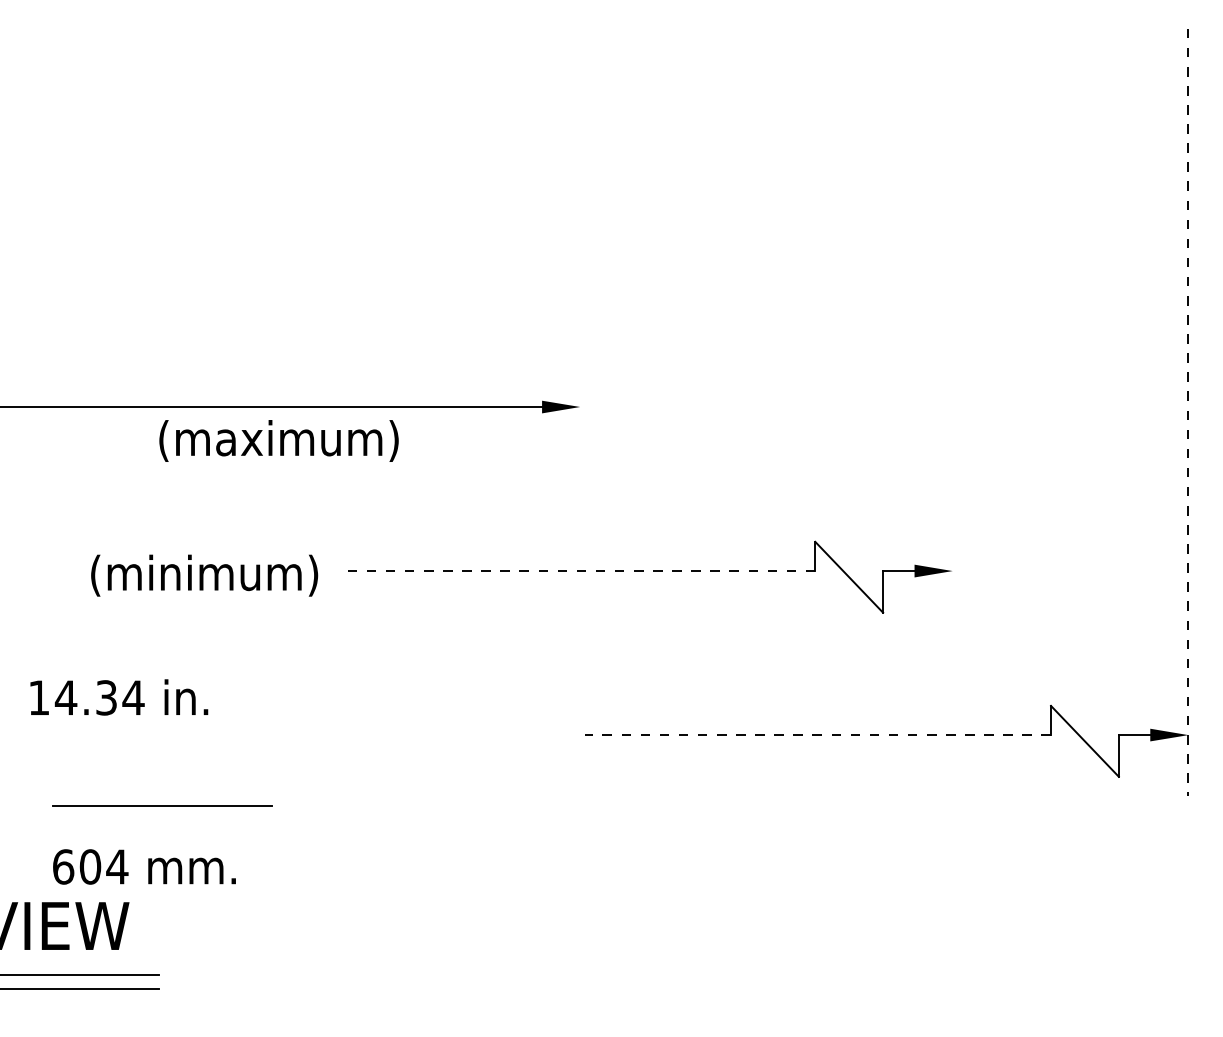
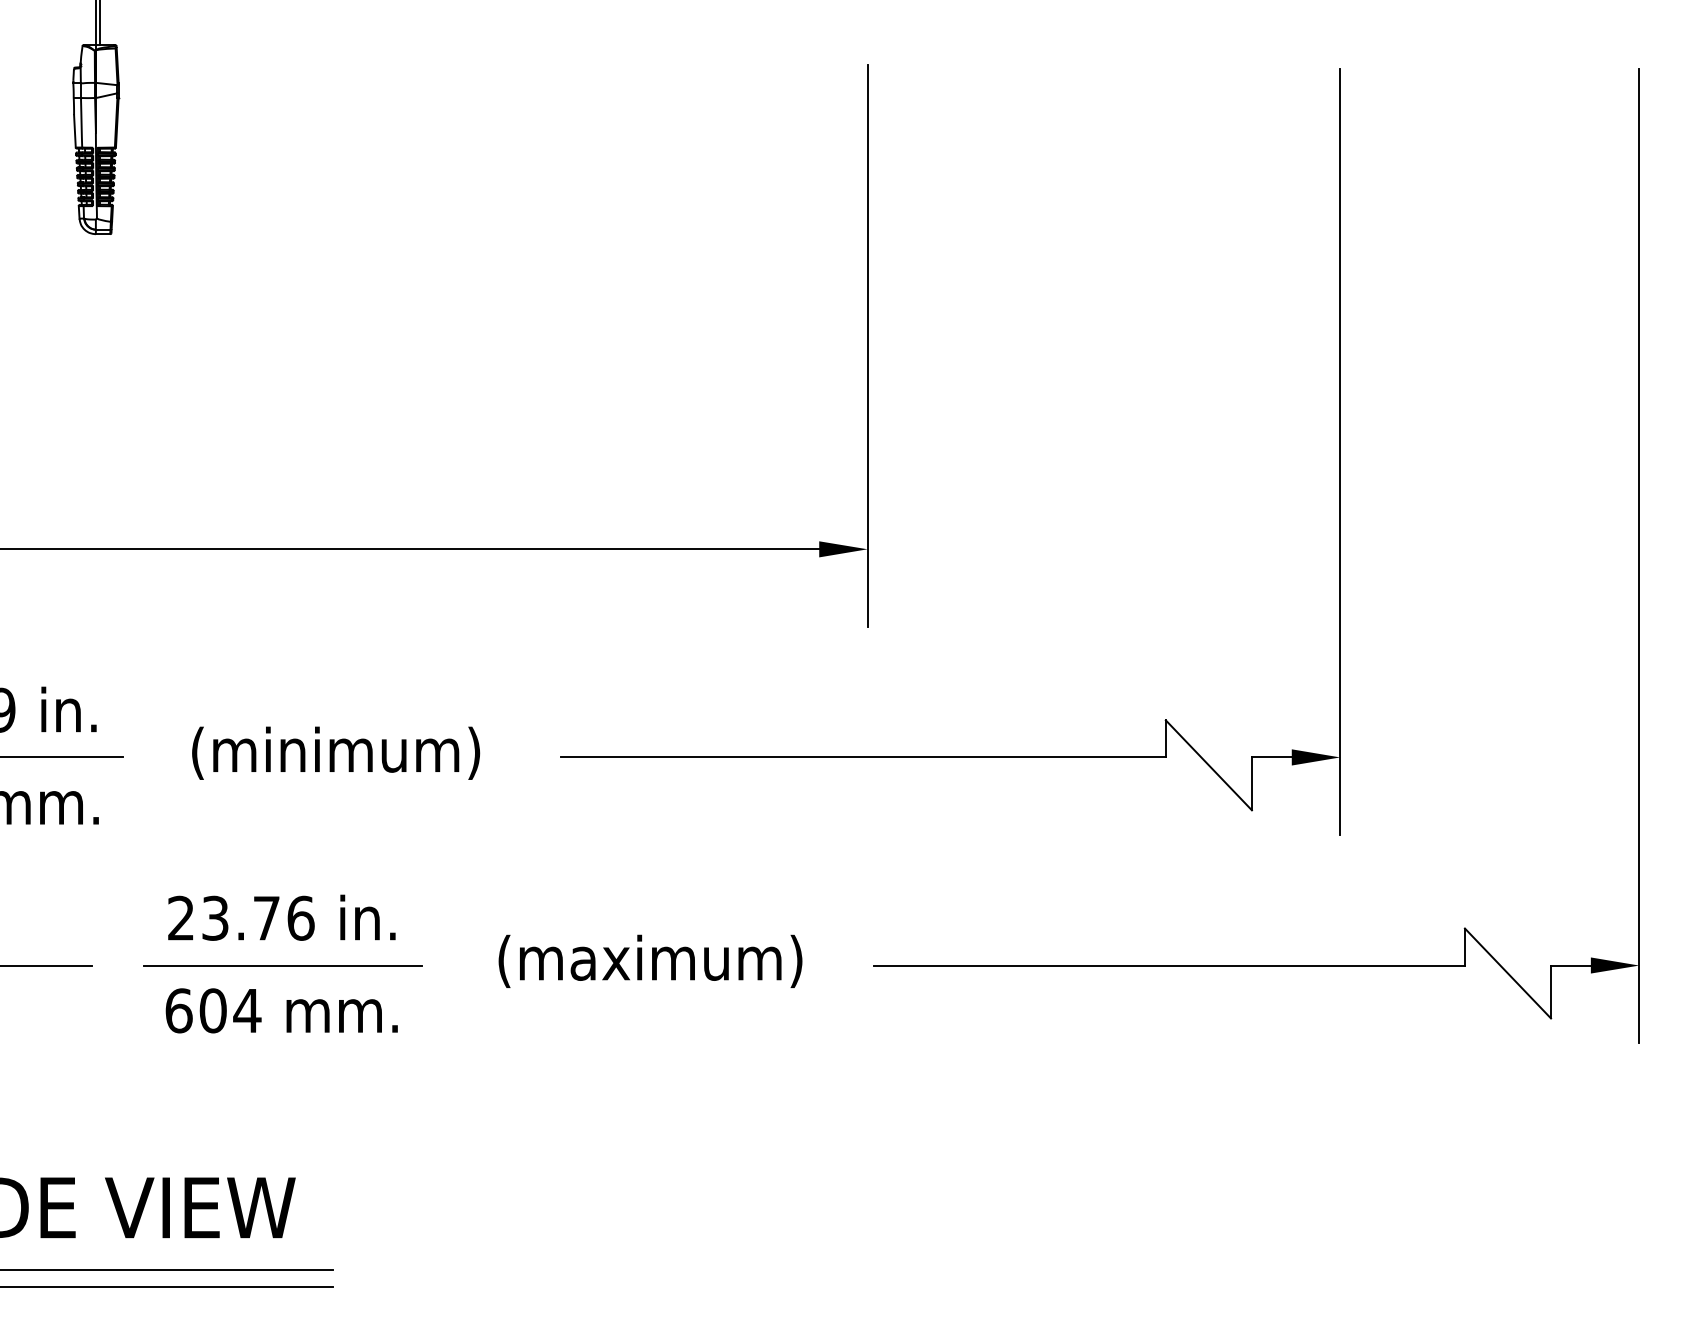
line: (580, 246) -> (867, 345), added
line: (952, 329) -> (1340, 451), added
line: (1188, 412) -> (1639, 556), dashed -> solid
text: (279, 440) -> (650, 960), moved
line: (576, 571) -> (863, 757), dashed -> solid
text: (204, 575) -> (336, 752), moved
text: (86, 697) -> (241, 917), 14.34 -> 23.76
line: (818, 735) -> (1169, 965), dashed -> solid
line: (162, 806) -> (282, 965), moved
text: (144, 866) -> (281, 1010), moved

